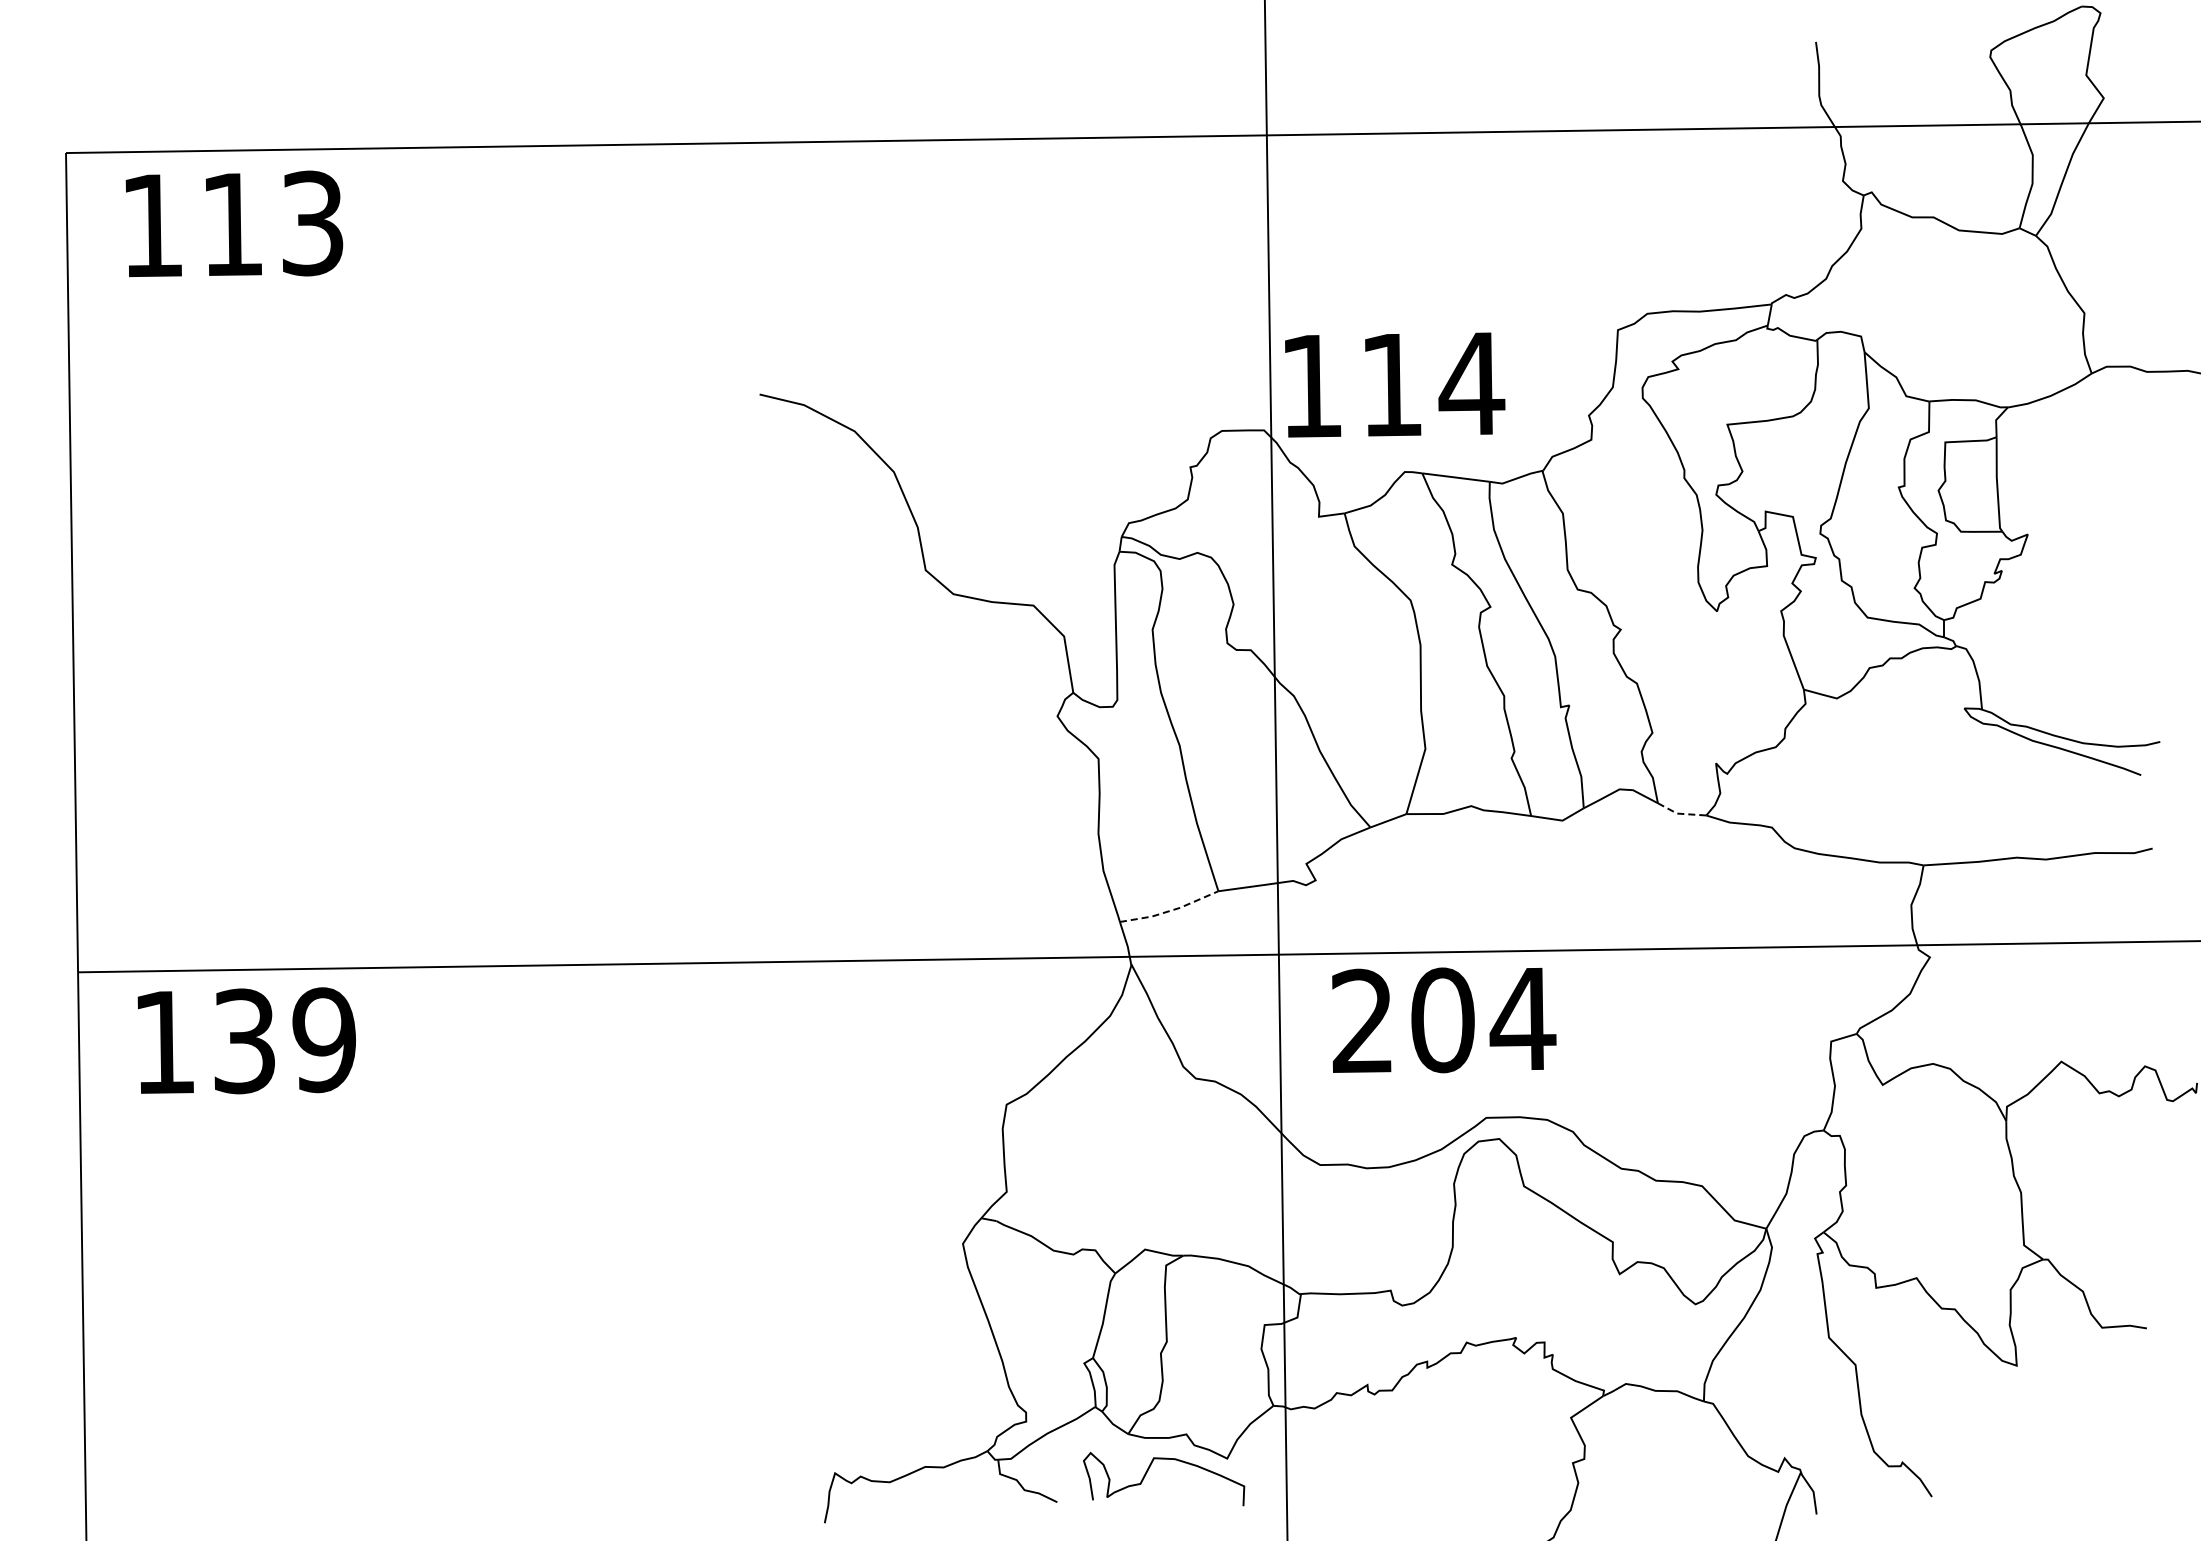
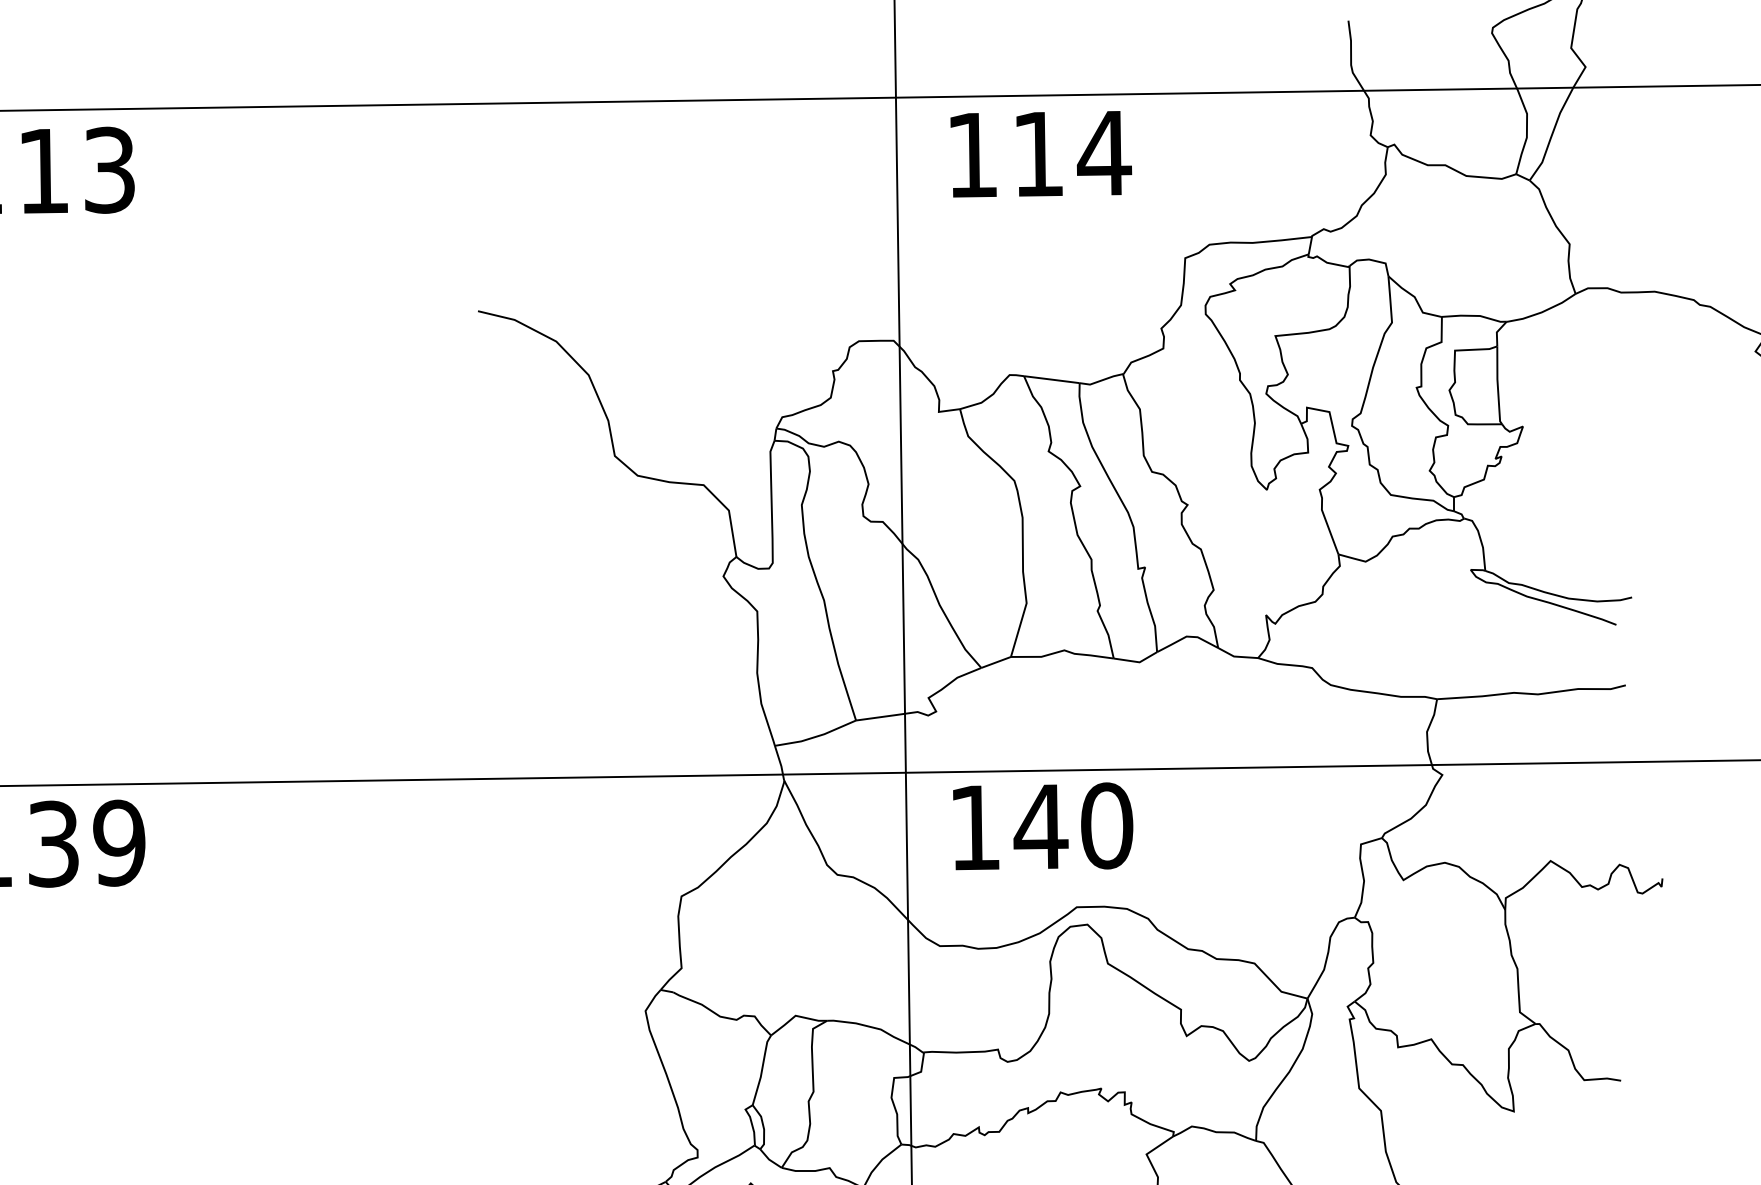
text: (1395, 384) -> (1041, 153), moved
line: (1681, 813) -> (1237, 656), dashed -> solid
line: (1170, 910) -> (816, 736), dashed -> solid
text: (1444, 1019) -> (1042, 826), 204 -> 140

